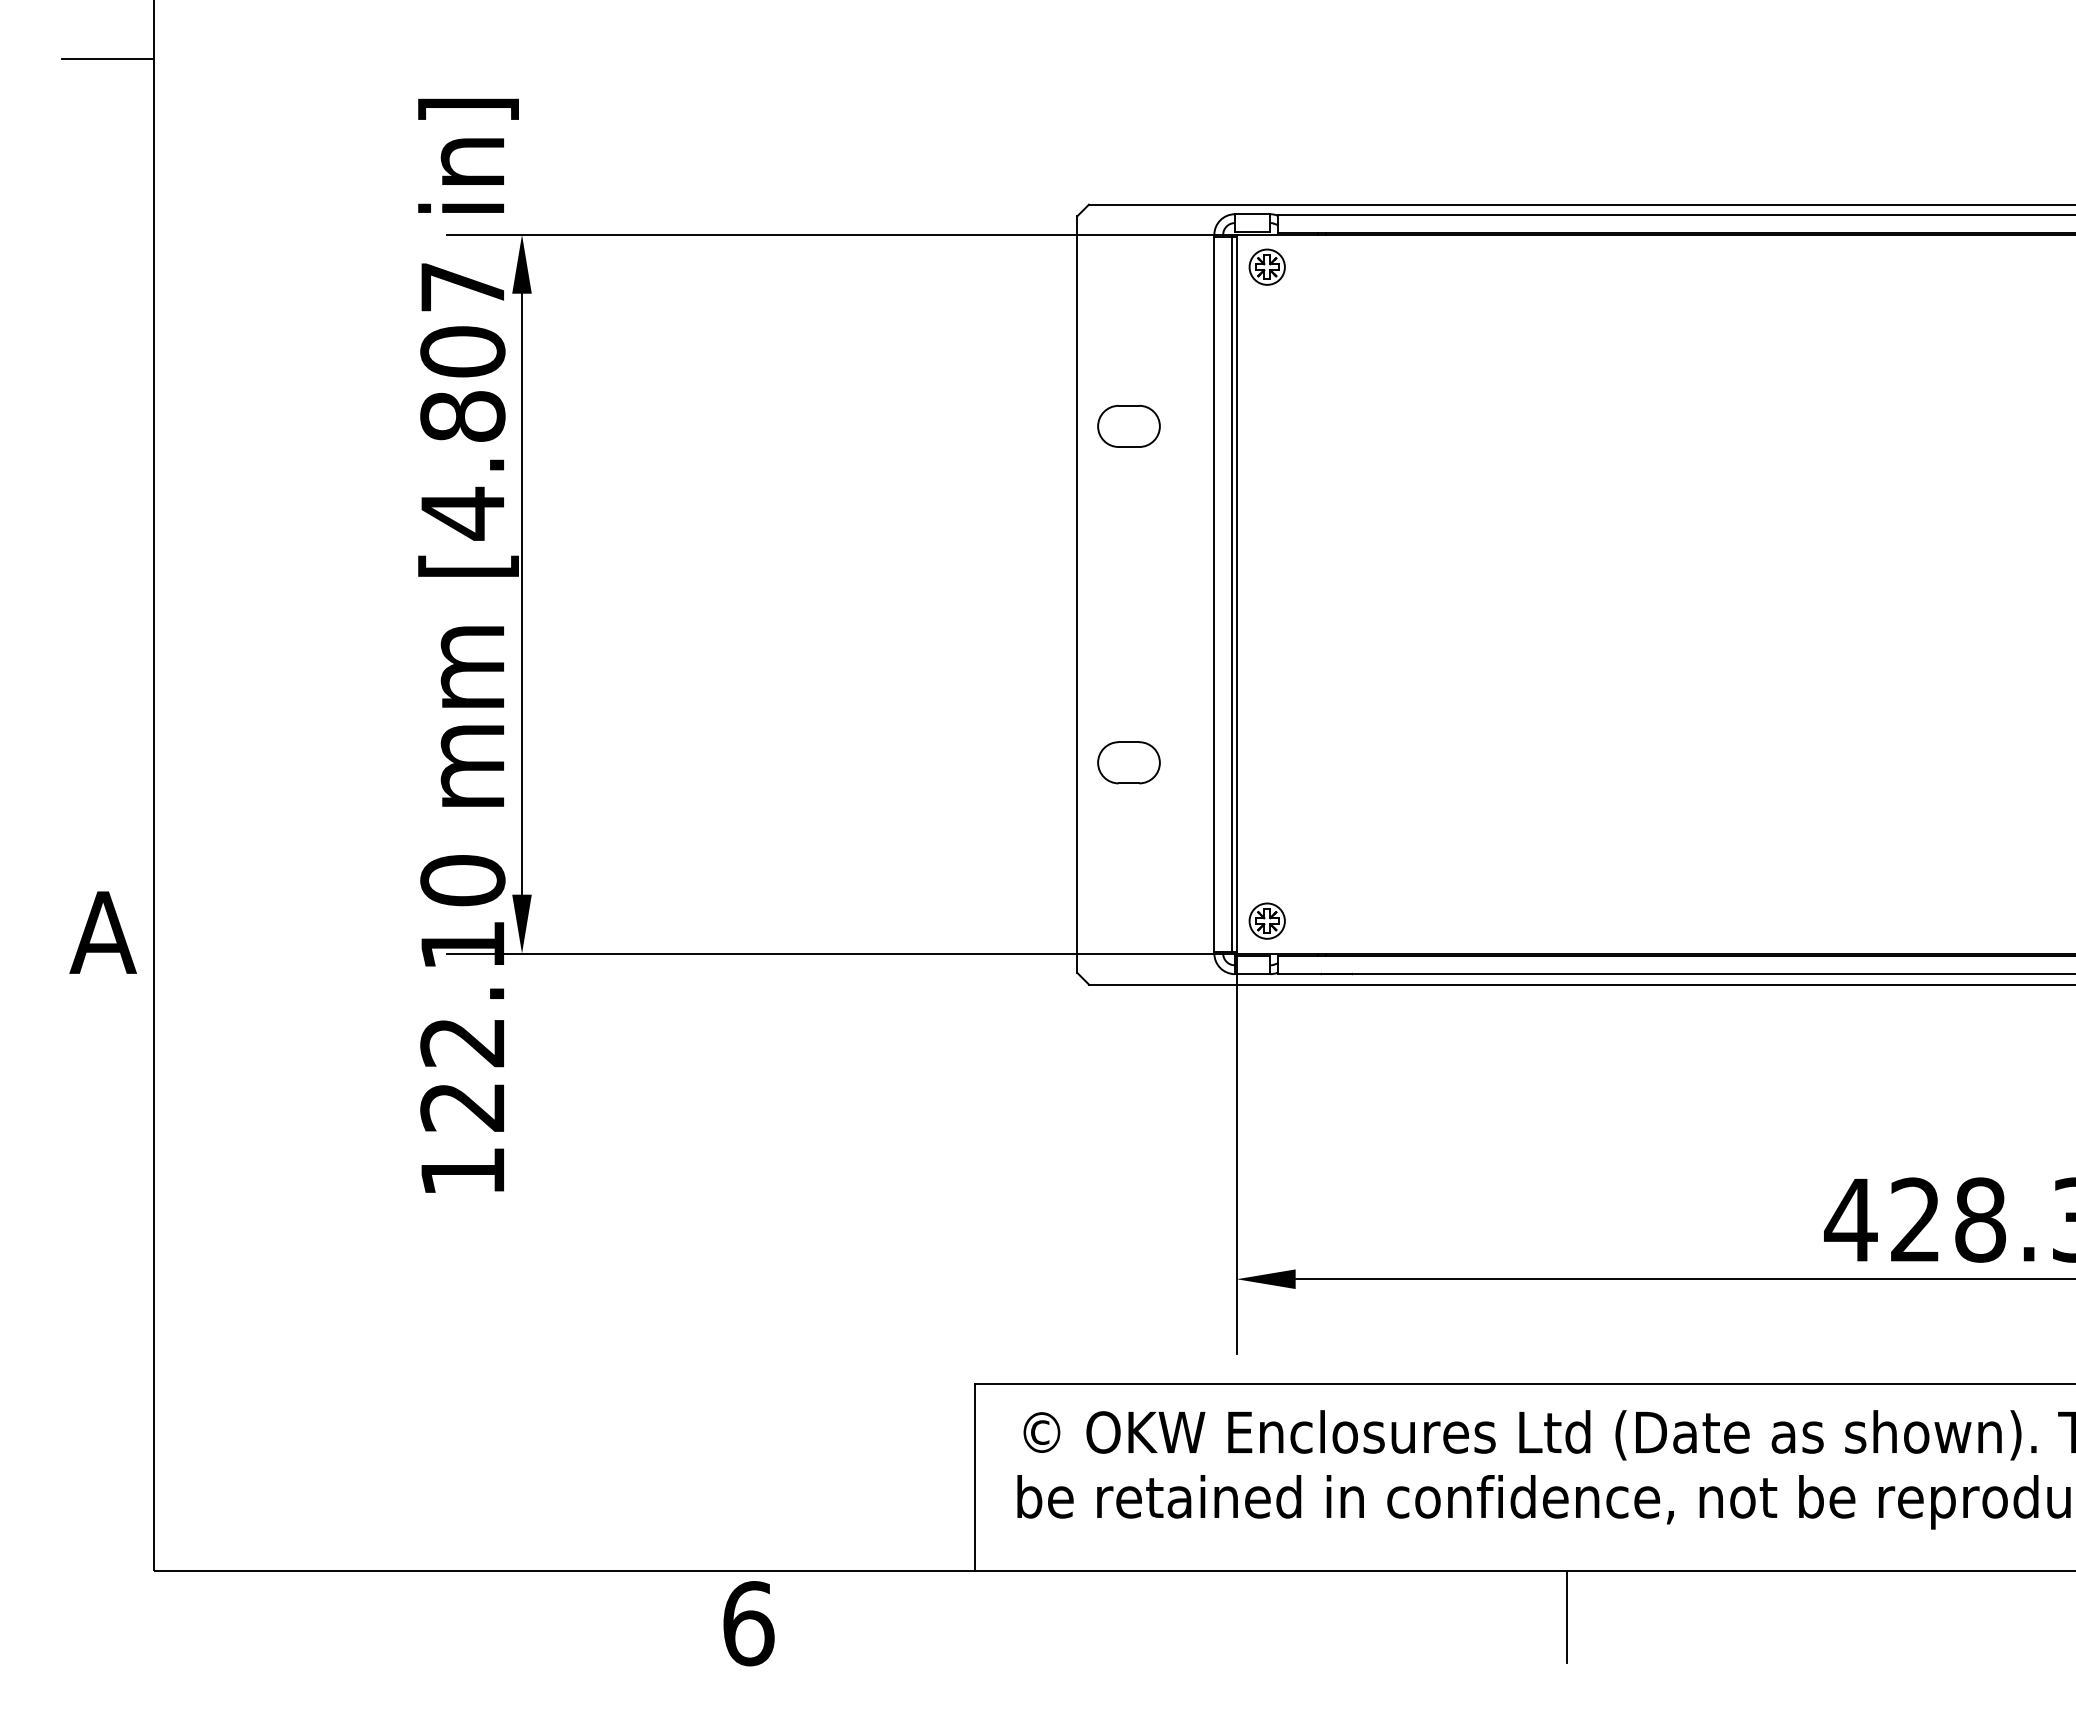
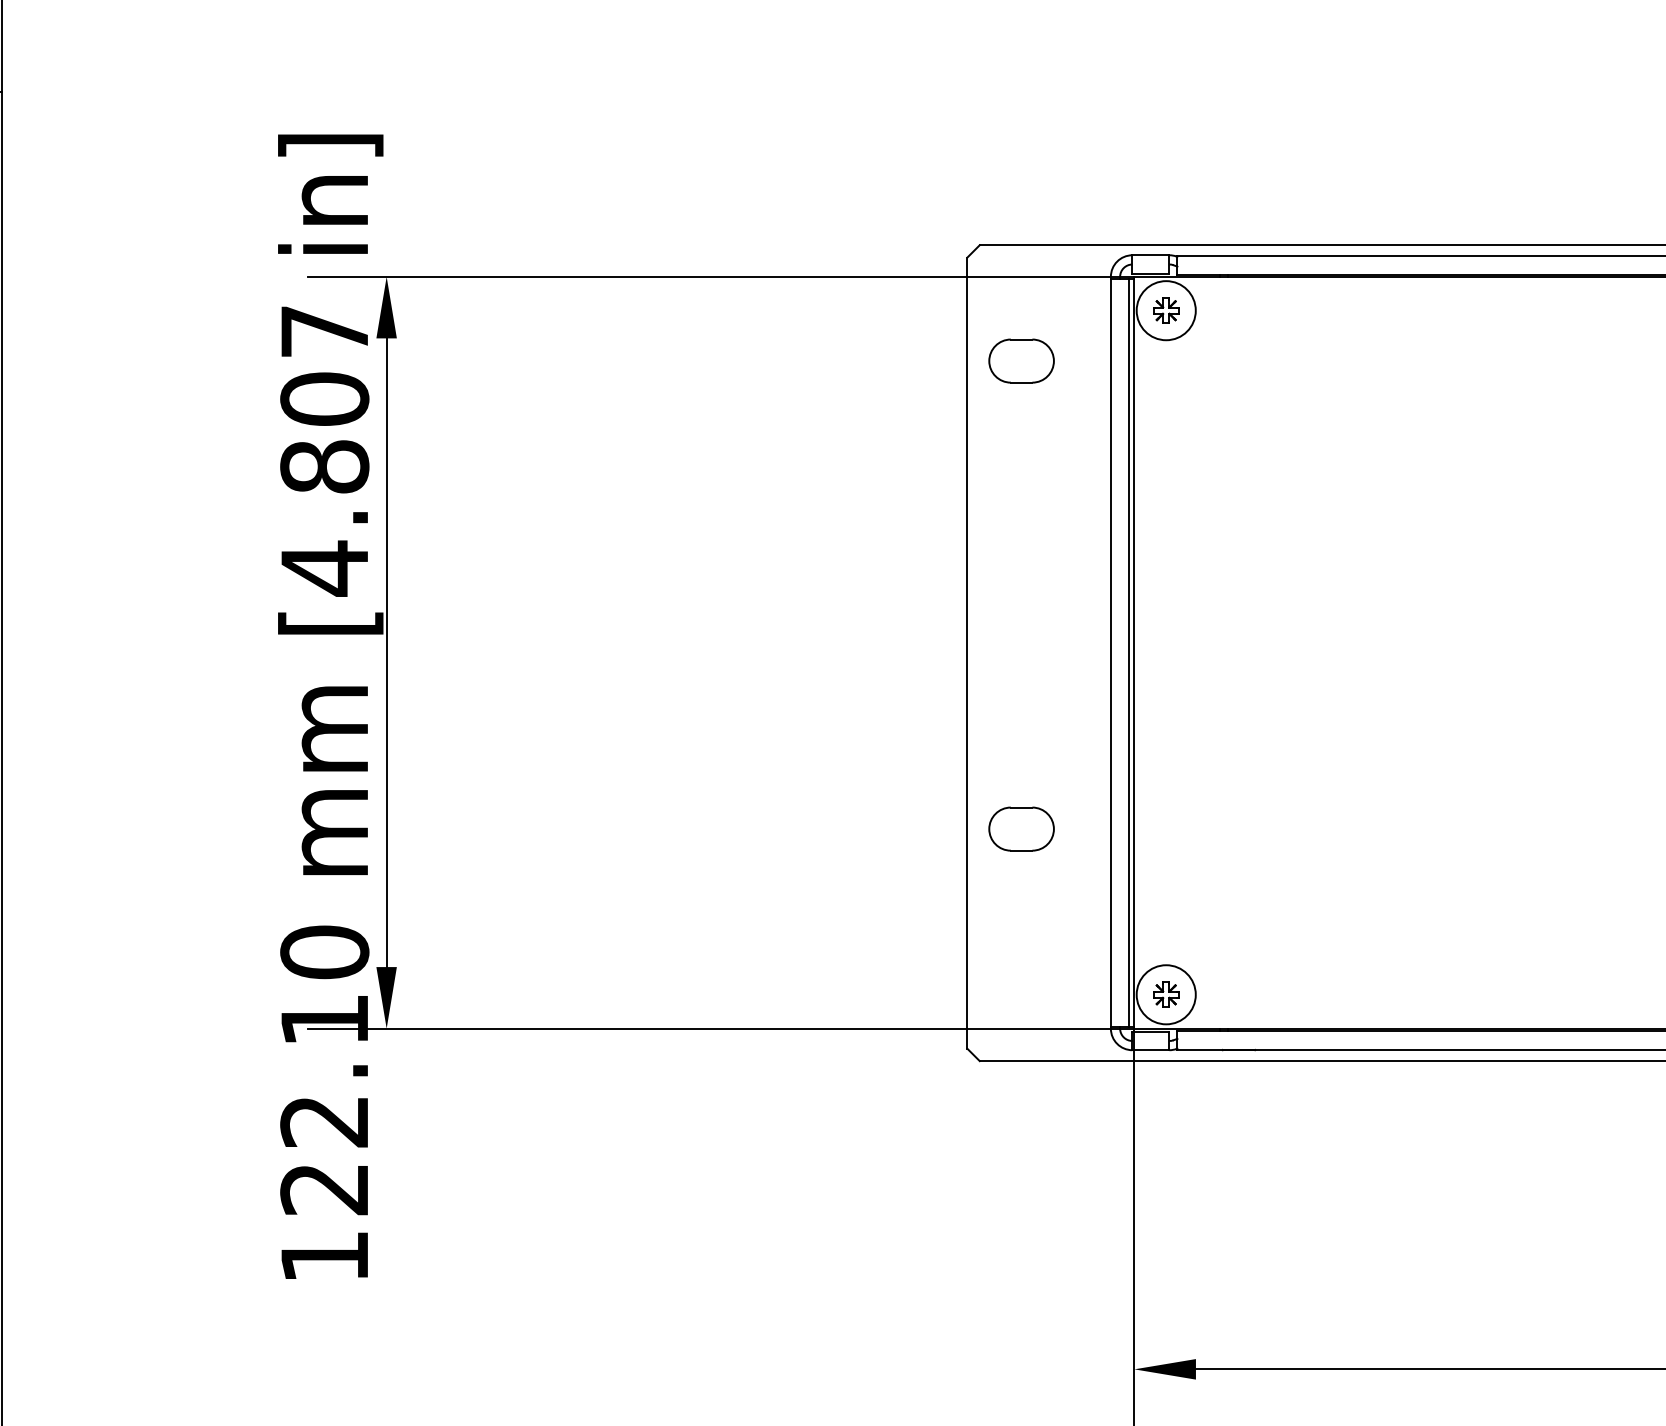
circle: (1266, 266) -> (1165, 309), size x1.6
part: (1128, 426) -> (1021, 361), moved
circle: (1266, 920) -> (1165, 994), size x1.6

